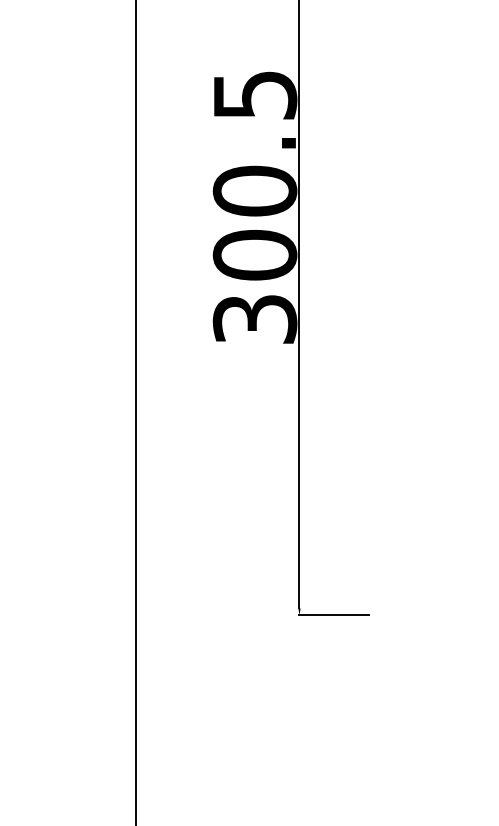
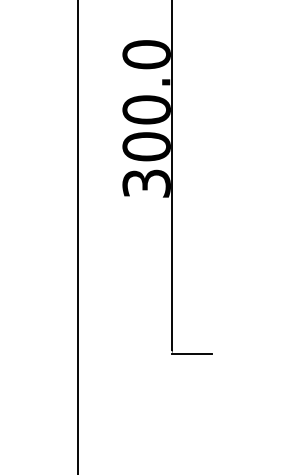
text: (254, 94) -> (146, 54), 300.5 -> 300.0

